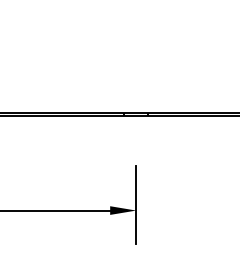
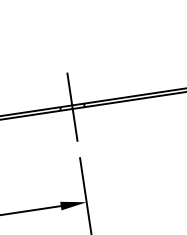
line: (136, 114) -> (72, 107), added

